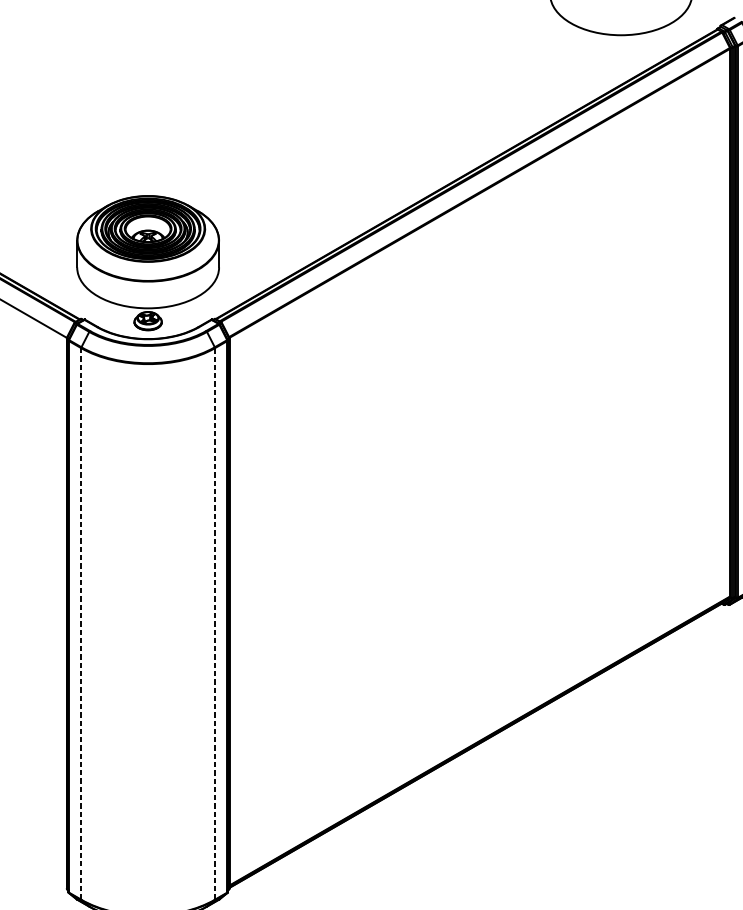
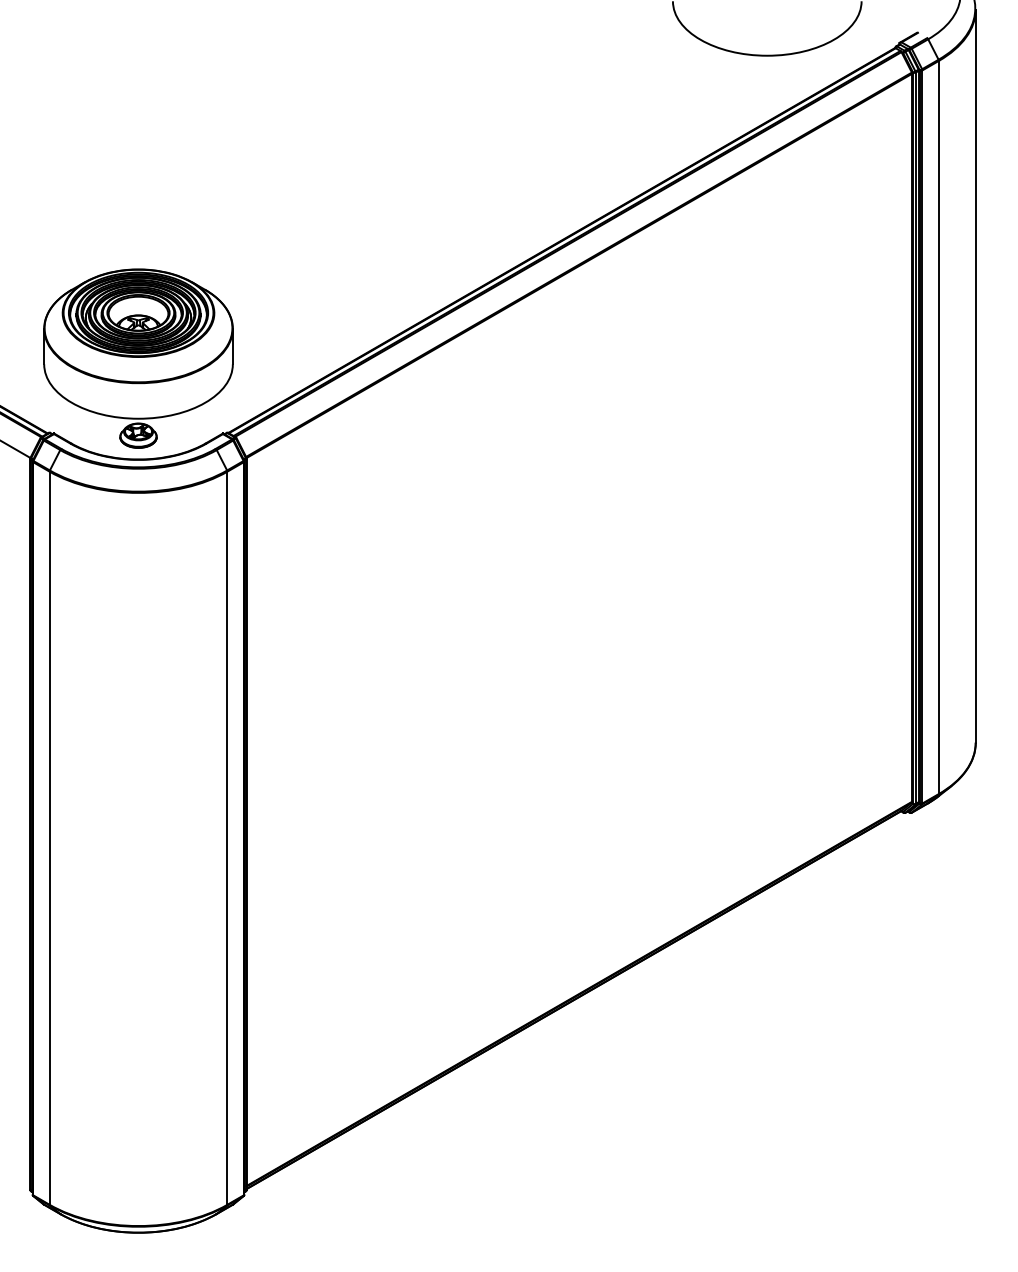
line: (81, 624) -> (49, 838), dashed -> solid
line: (215, 624) -> (227, 838), dashed -> solid

